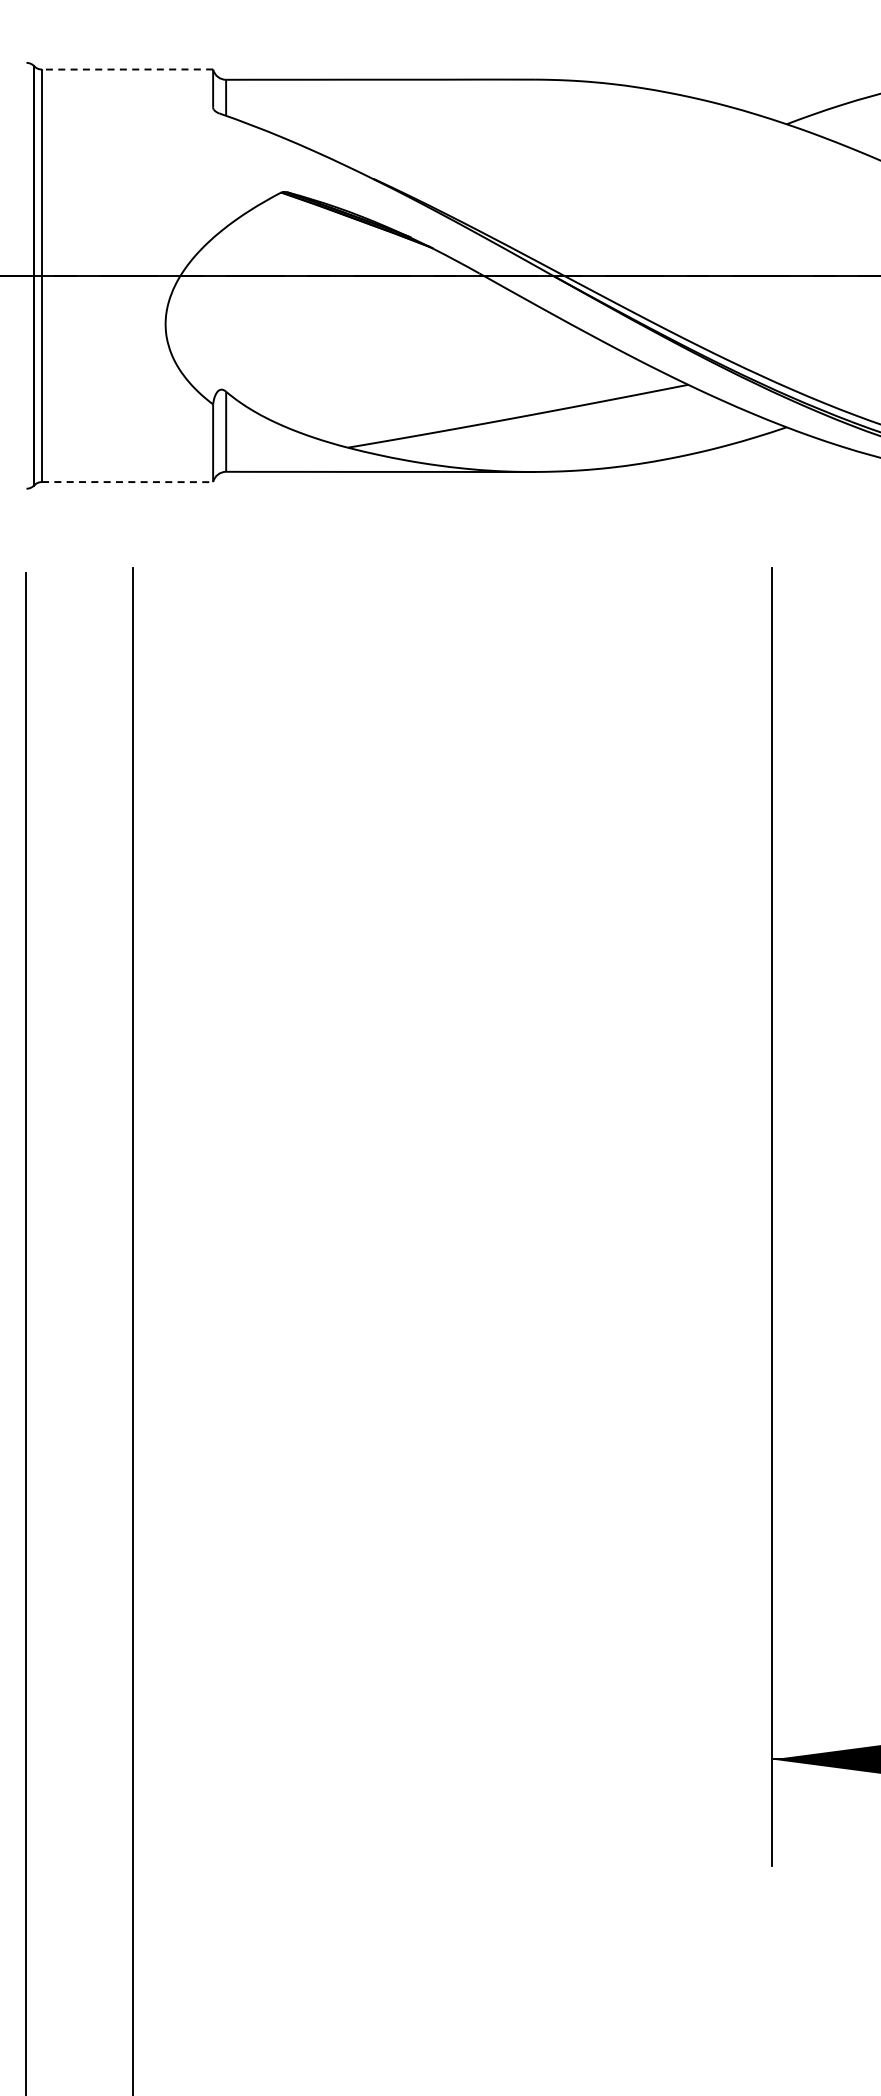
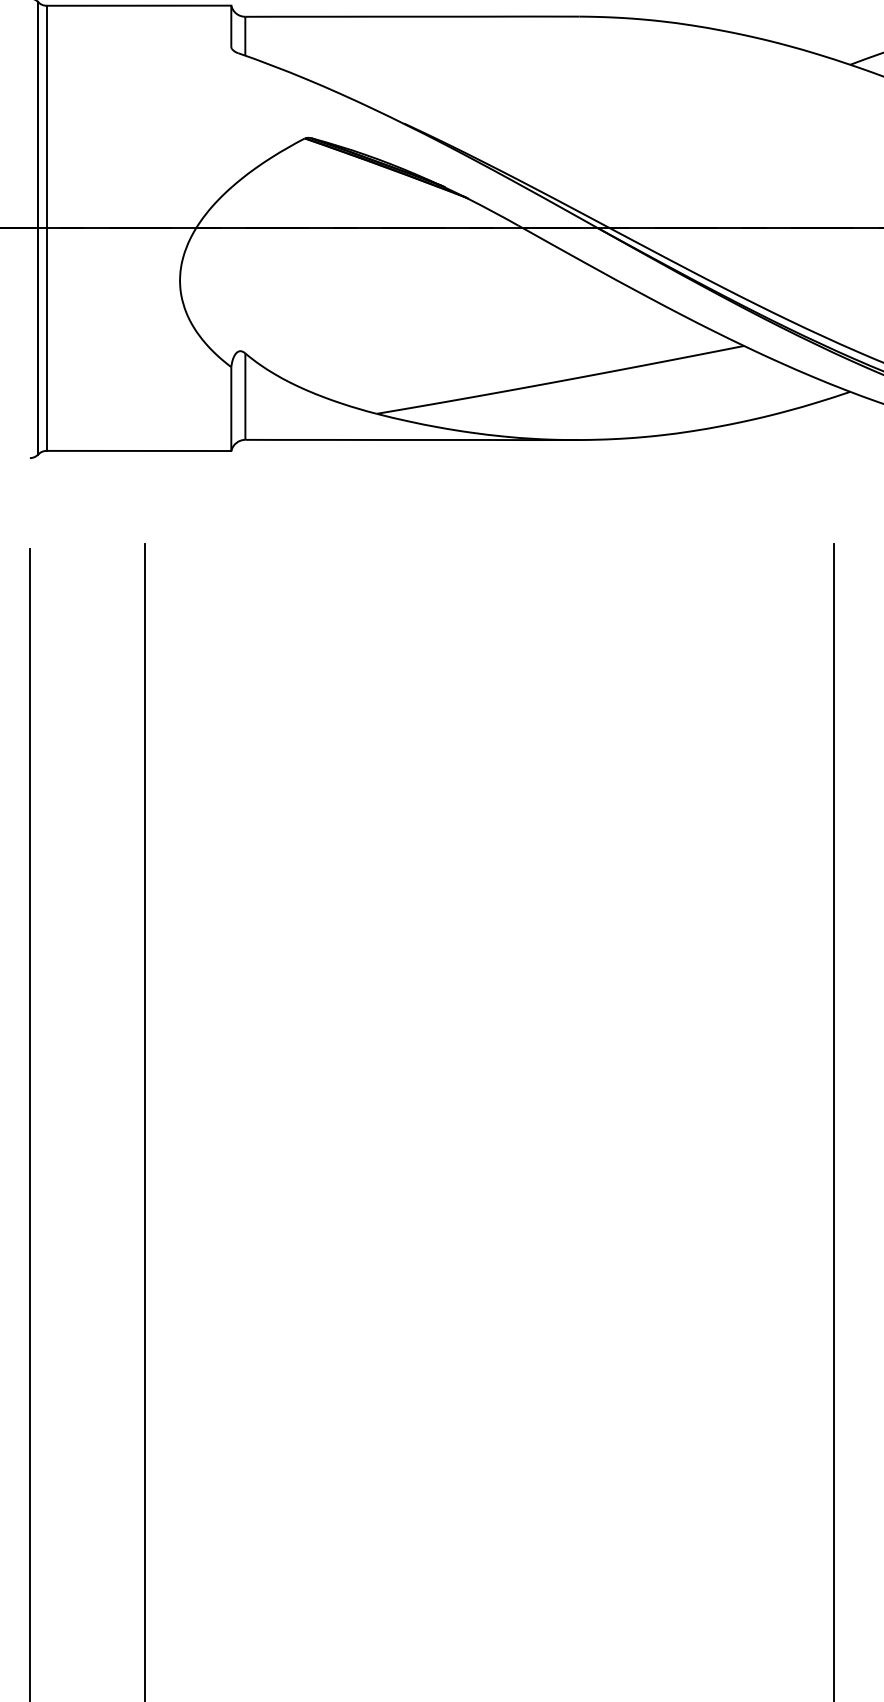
line: (127, 69) -> (138, 5), dashed -> solid
line: (127, 482) -> (138, 451), dashed -> solid

